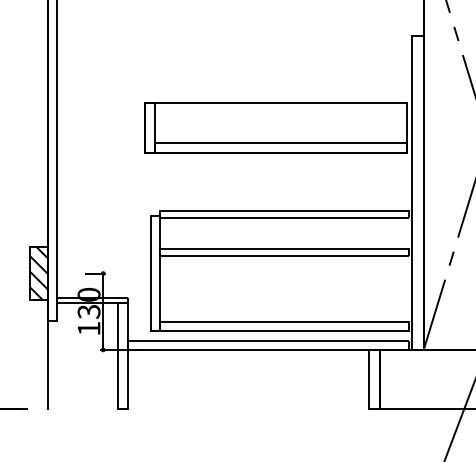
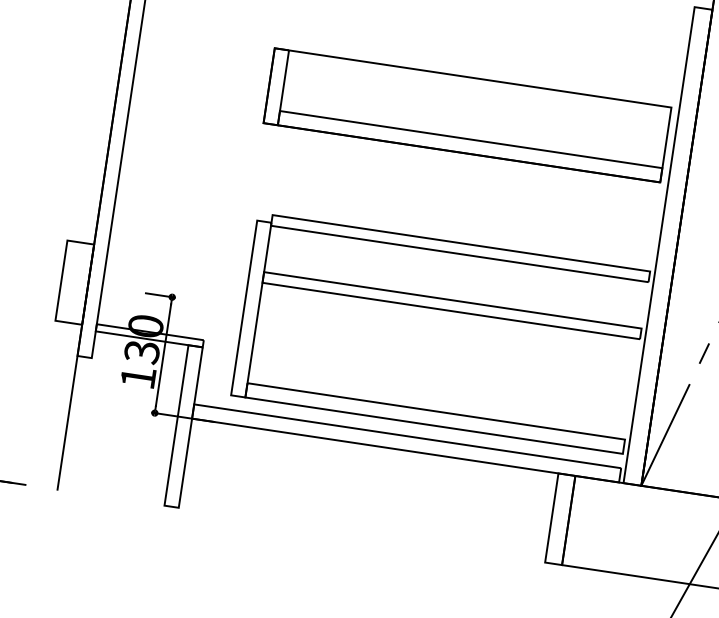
hatch: (38, 273) -> (73, 282), removed

